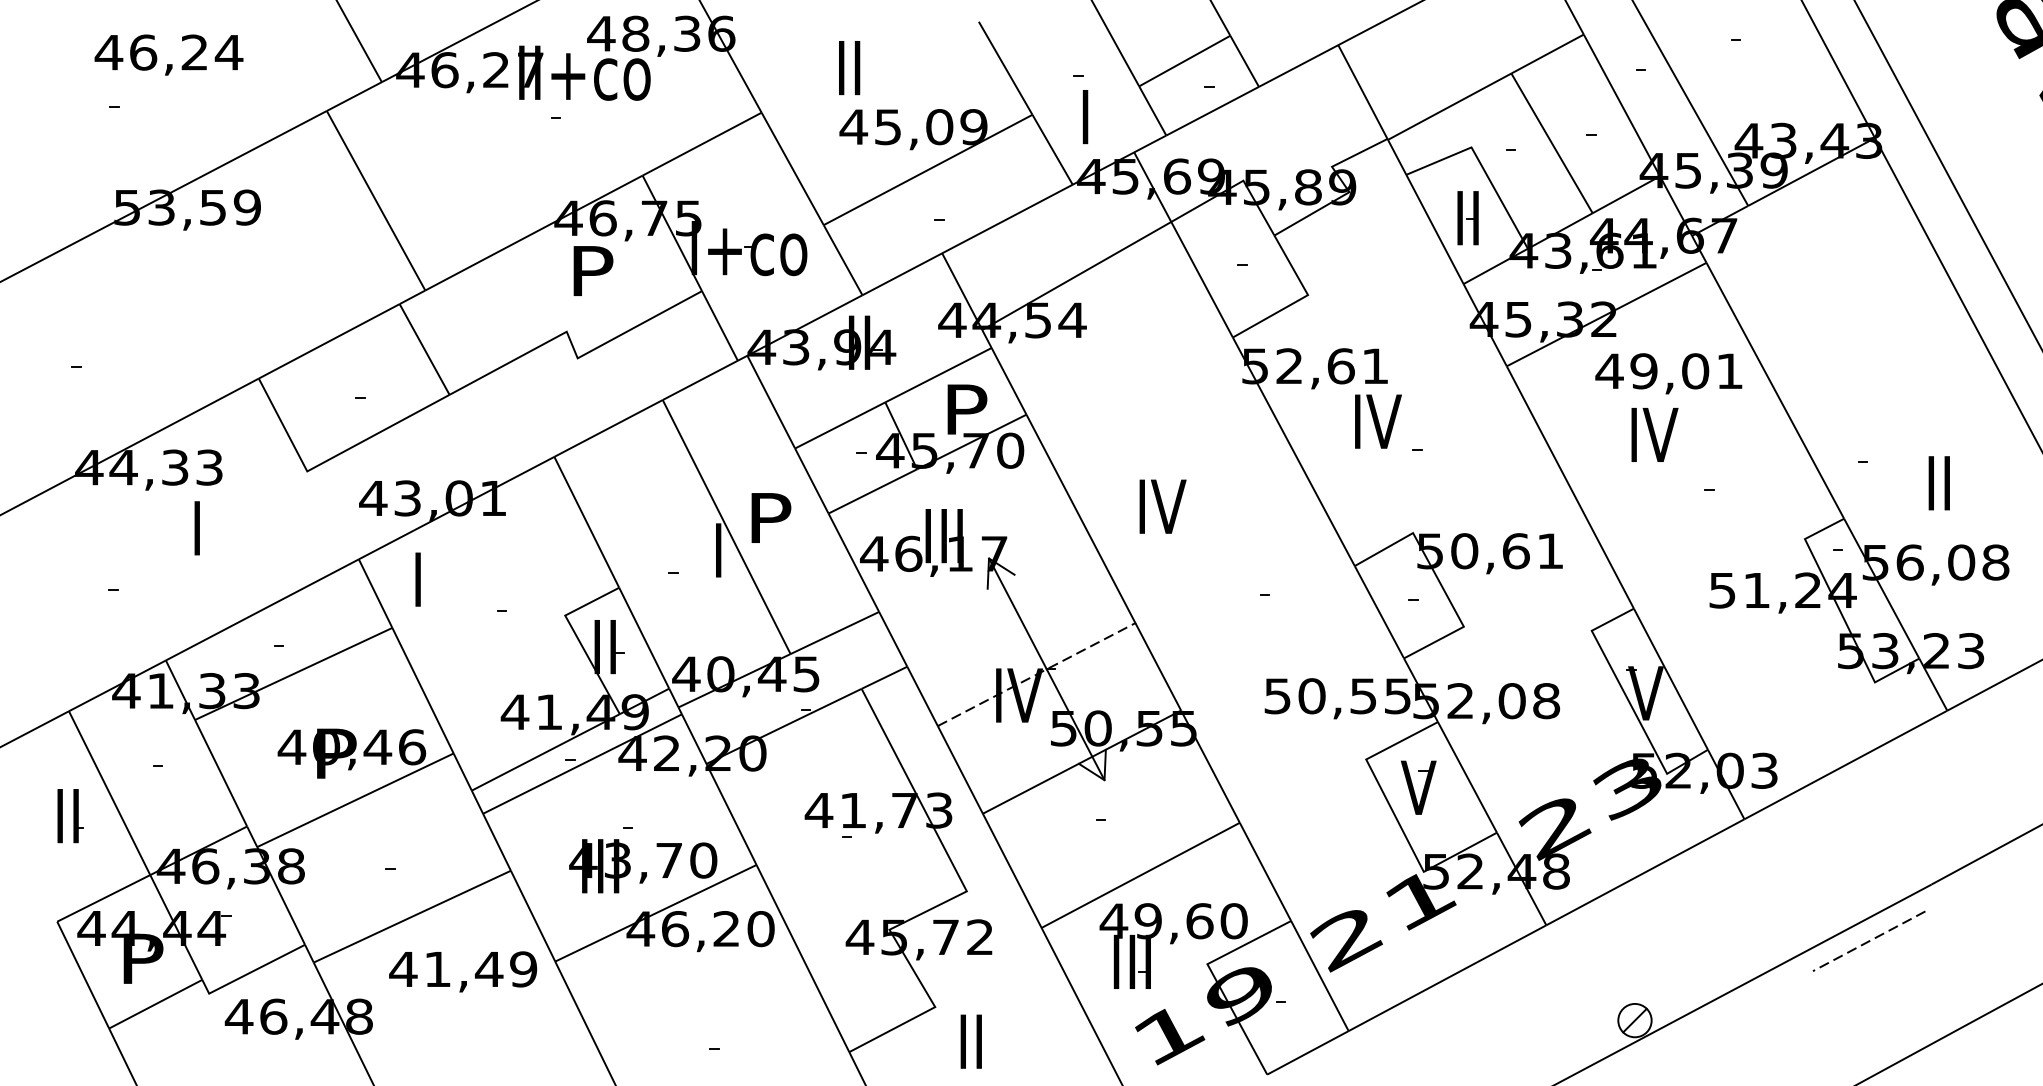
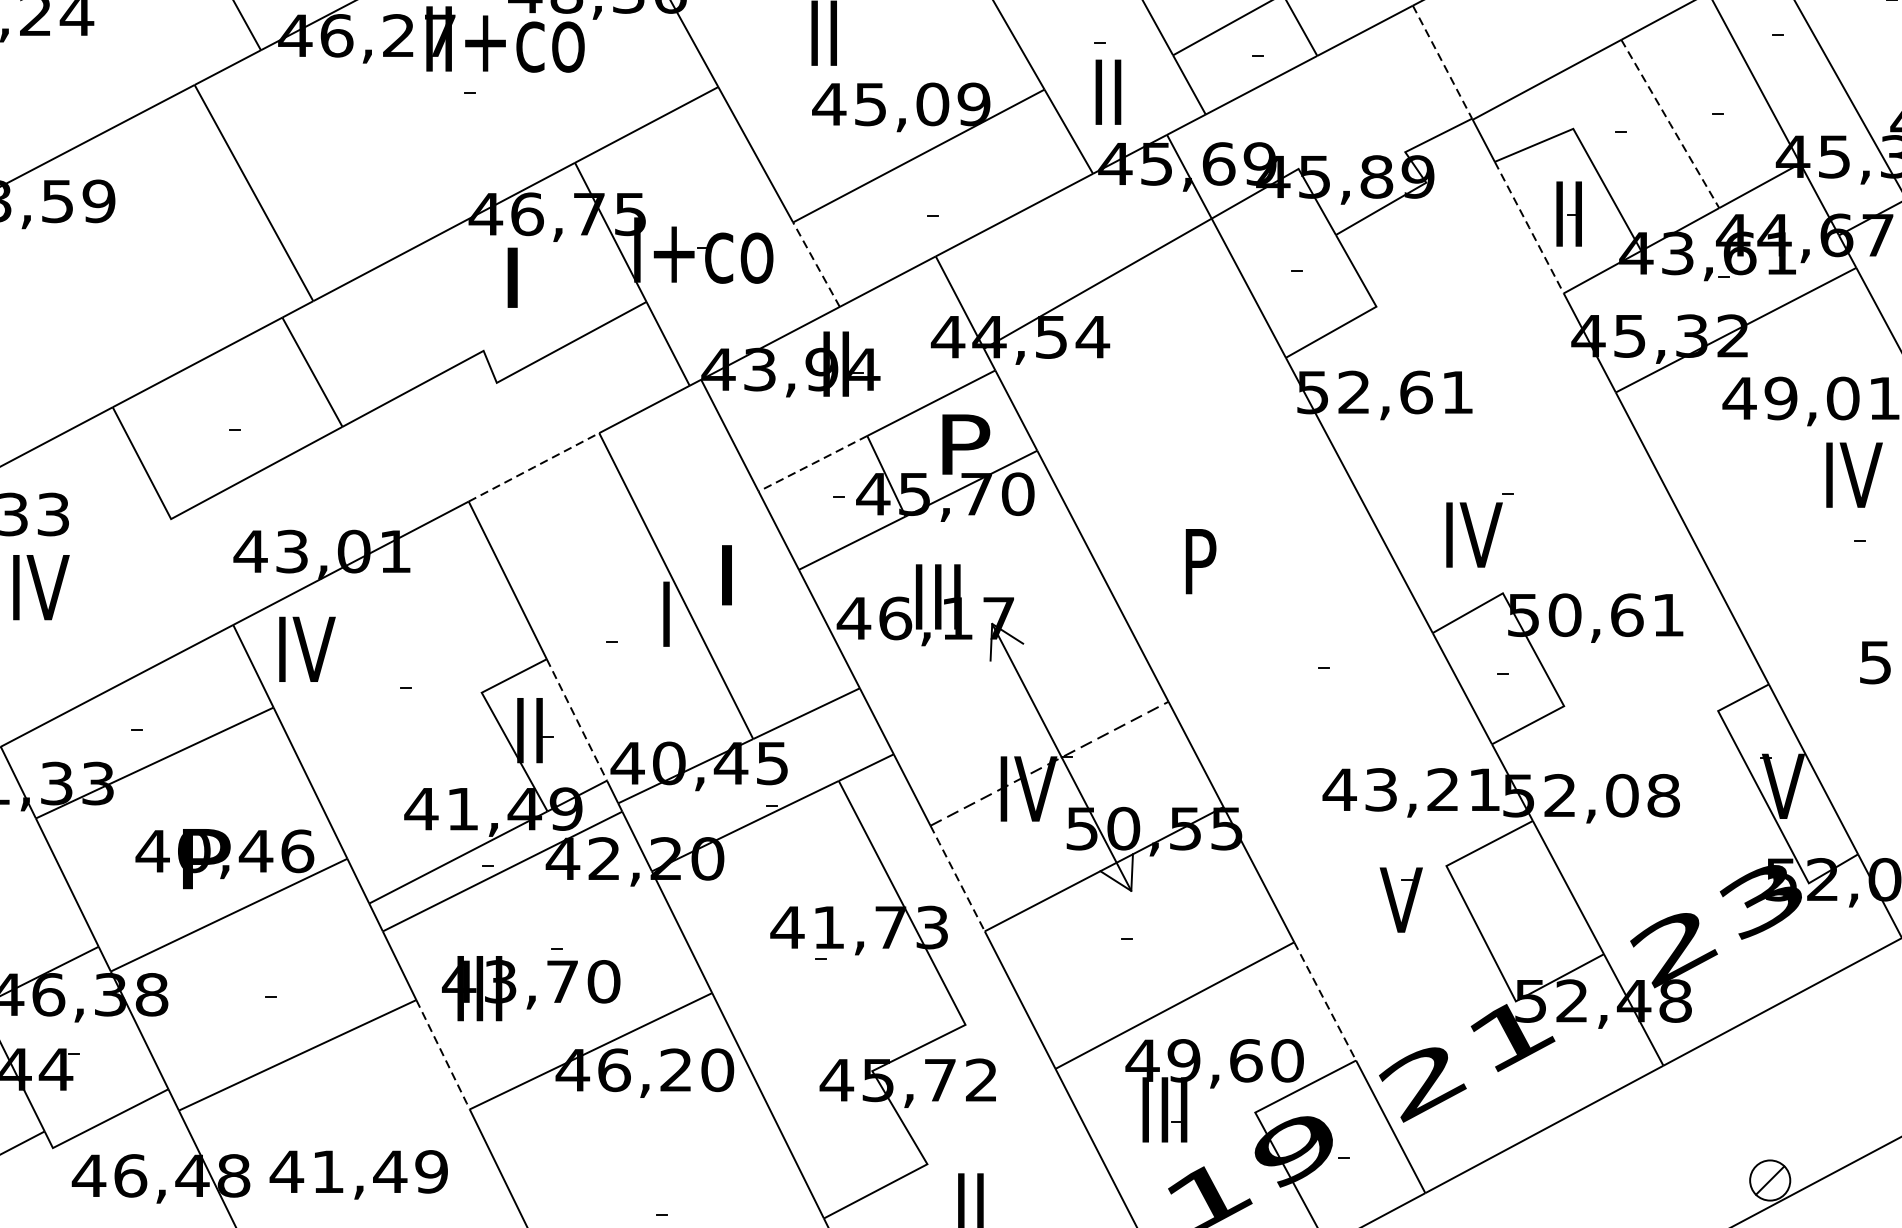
line: (1362, 92) -> (1442, 62), solid -> dashed
text: (1085, 117) -> (1108, 92), I -> II
line: (1552, 143) -> (1670, 124), solid -> dashed
line: (1434, 229) -> (1528, 227), solid -> dashed
line: (843, 260) -> (816, 265), solid -> dashed
text: (593, 270) -> (515, 277), P -> I
text: (1378, 421) -> (1474, 534), moved
line: (840, 425) -> (813, 463), solid -> dashed
line: (608, 428) -> (533, 467), solid -> dashed
text: (1654, 434) -> (1853, 474), moved
text: (1162, 506) -> (1201, 561), IV -> P
text: (771, 517) -> (730, 574), P -> I
text: (199, 528) -> (41, 587), I -> IV
text: (420, 579) -> (307, 649), I -> IV
line: (644, 638) -> (577, 720), solid -> dashed
text: (1336, 696) -> (1410, 790), 50,55 -> 43,21
line: (960, 769) -> (957, 878), solid -> dashed
part: (1418, 787) -> (1401, 899), moved
text: (643, 866) -> (531, 988), moved
line: (1265, 871) -> (1325, 1000), solid -> dashed
line: (533, 917) -> (443, 1056), solid -> dashed
text: (463, 971) -> (359, 1174), moved

